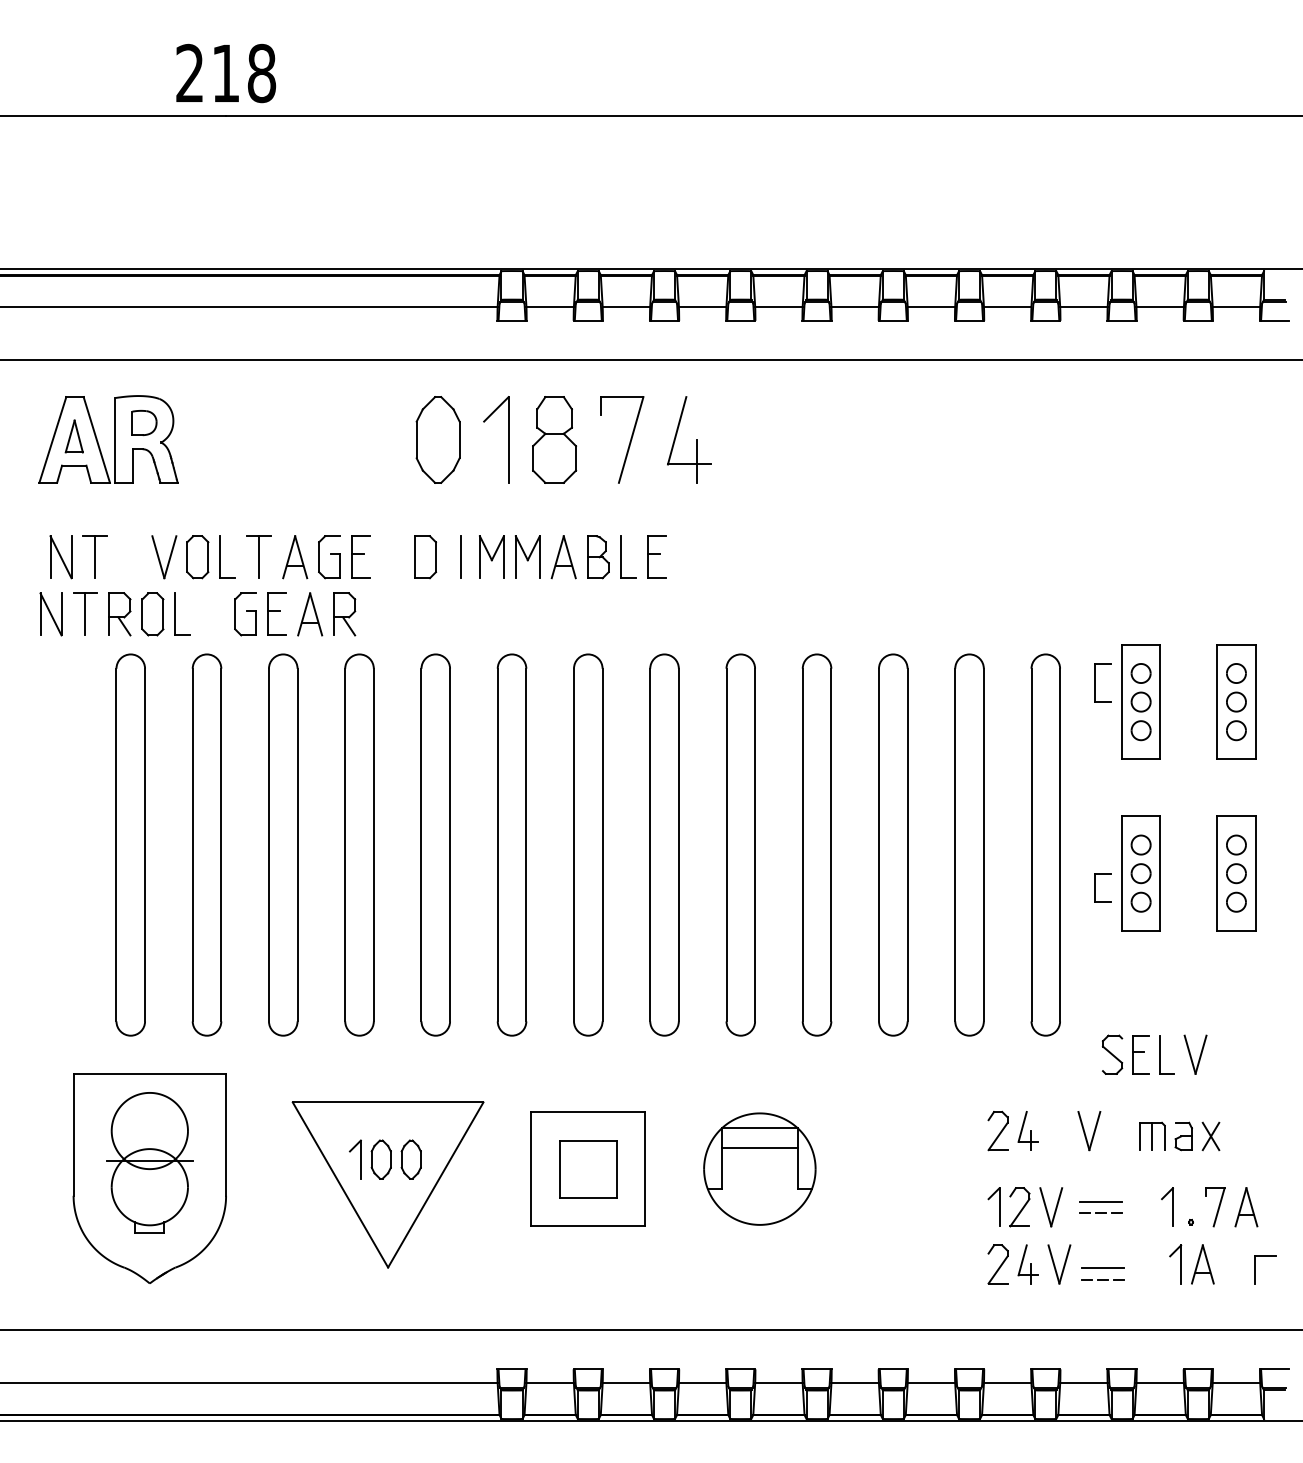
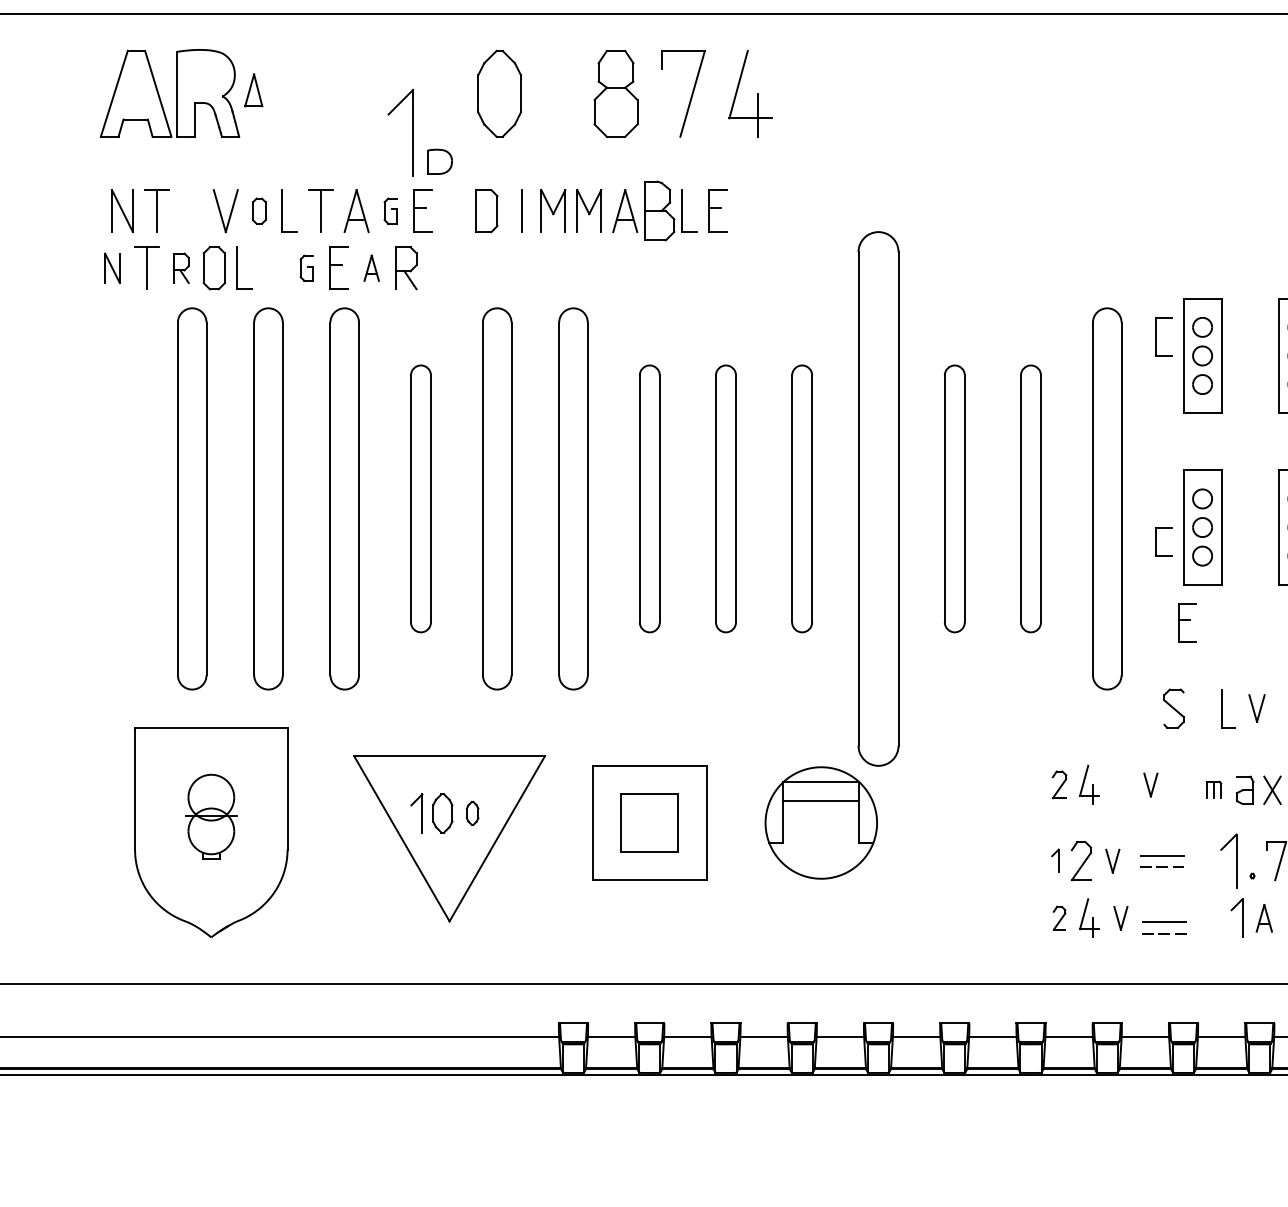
part: (144, 423) -> (439, 162), moved
part: (73, 436) -> (252, 90), moved
part: (508, 439) -> (412, 132), moved
part: (197, 557) -> (258, 211), size x0.6
part: (329, 557) -> (390, 211), size x0.6
part: (598, 557) -> (659, 211), size x1.4
part: (50, 614) -> (111, 268), size x0.7
part: (119, 614) -> (180, 268), size x0.7
part: (245, 614) -> (306, 268), size x0.6
part: (310, 614) -> (371, 268), size x0.6
part: (359, 844) -> (420, 498), size x0.7
part: (588, 844) -> (649, 498), size x0.7
part: (664, 844) -> (725, 498), size x0.7
part: (740, 844) -> (801, 498), size x0.7
part: (816, 844) -> (877, 498), size x1.4
part: (893, 844) -> (954, 498), size x0.7
part: (969, 844) -> (1030, 498), size x0.7
part: (1140, 1054) -> (1186, 622), moved
part: (1195, 1054) -> (1256, 708), size x0.7
part: (997, 1130) -> (1058, 784), size x0.7
part: (1089, 1131) -> (1150, 785), size x0.6
part: (1152, 1135) -> (1213, 789), size x0.6
part: (410, 1159) -> (471, 813), size x0.6
part: (149, 1162) -> (210, 816), size x0.6
part: (993, 1206) -> (1054, 860), size x0.6
part: (1167, 1206) -> (1228, 860), size x1.4
part: (1051, 1207) -> (1112, 861), size x0.6
part: (997, 1264) -> (1058, 918), size x0.6
part: (1059, 1264) -> (1120, 918), size x0.6
part: (1202, 1264) -> (1263, 918), size x0.7

